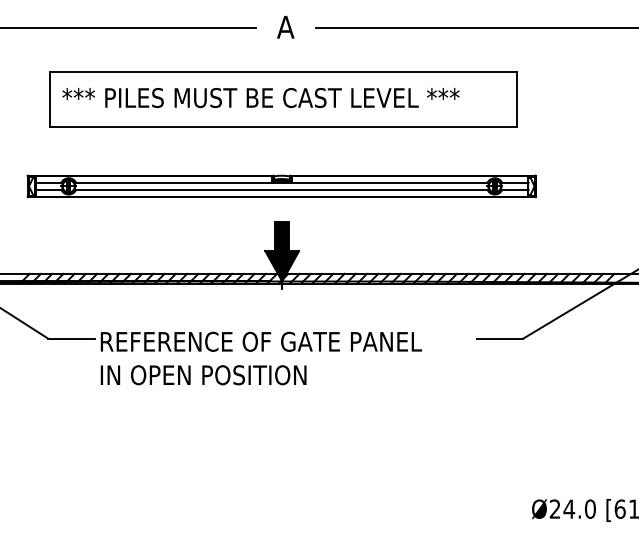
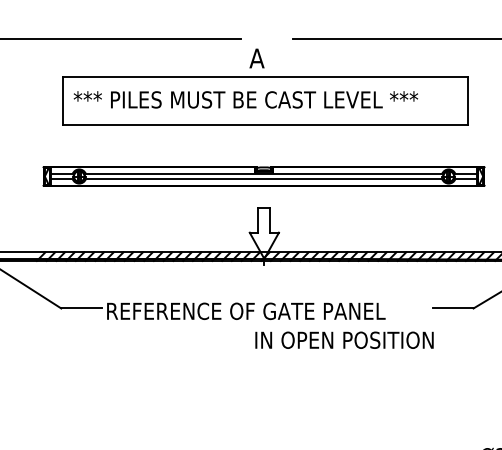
text: (285, 27) -> (256, 58), moved
fill: (282, 251) -> (264, 233), removed
text: (203, 375) -> (344, 340), moved

